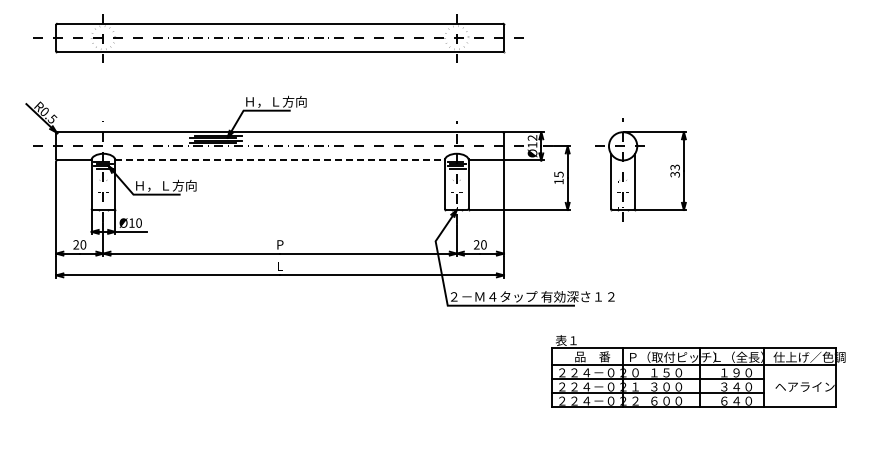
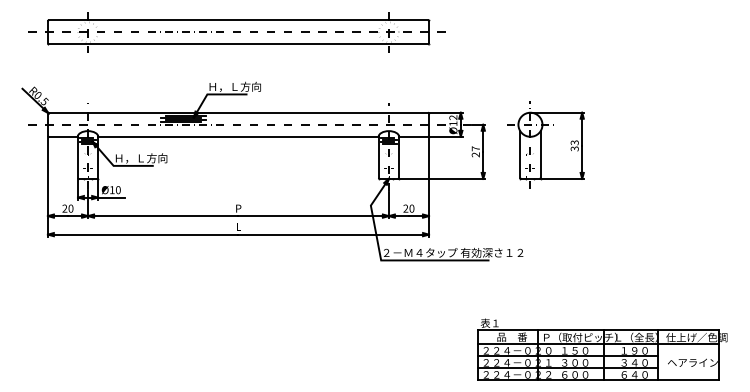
line: (280, 160) -> (238, 136), dashed -> solid
text: (558, 177) -> (475, 151), 15 -> 27
part: (698, 371) -> (602, 349), moved

